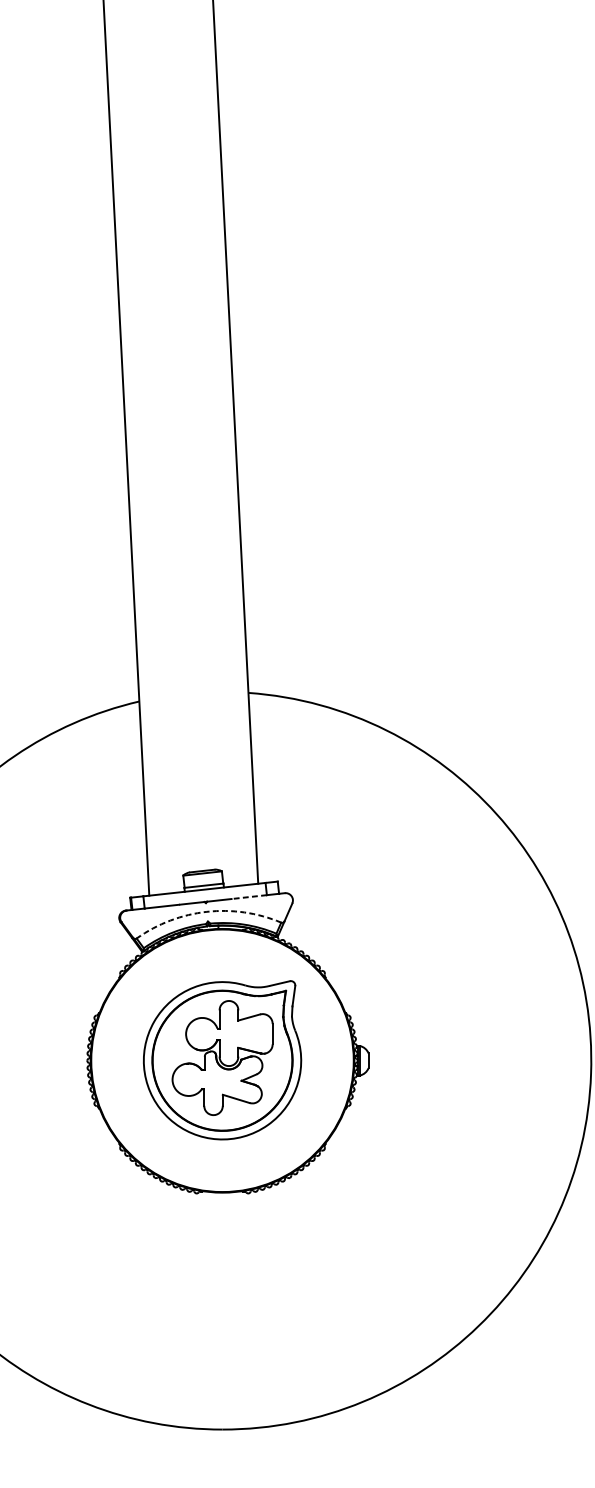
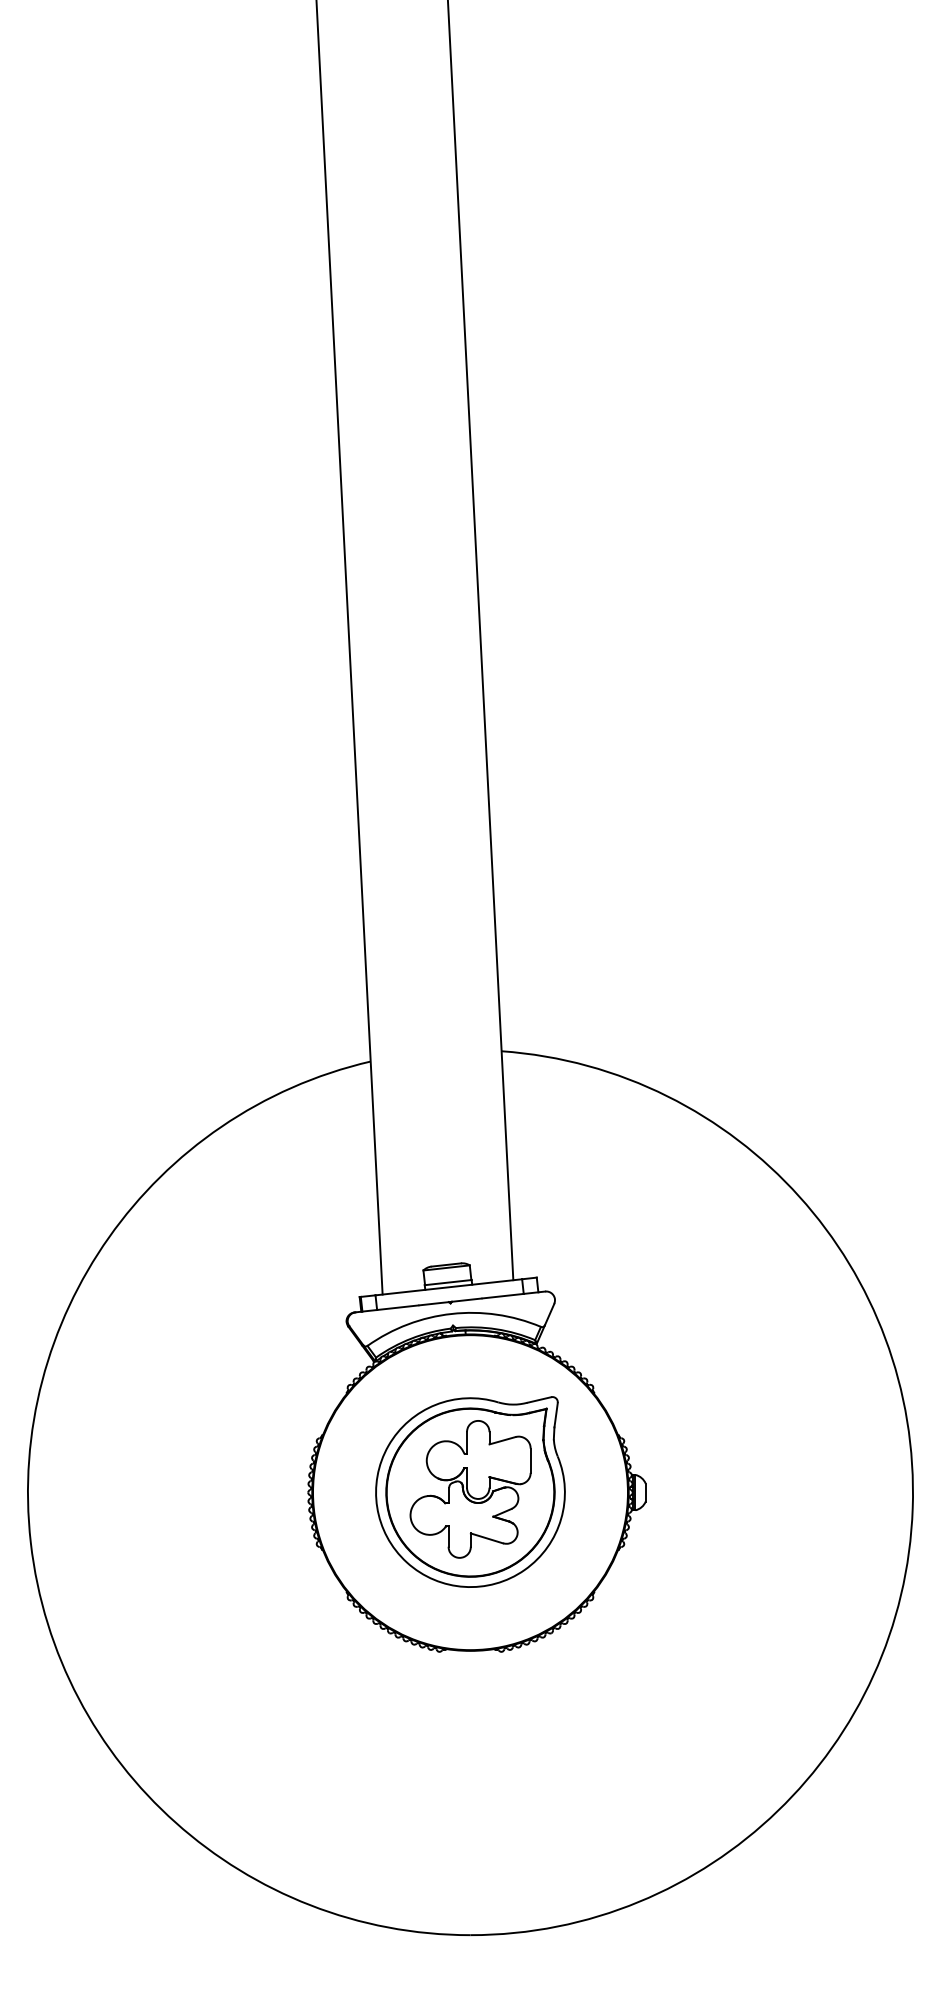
line: (250, 897) -> (503, 1296), dashed -> solid
arc: (206, 911) -> (451, 1313), dashed -> solid

